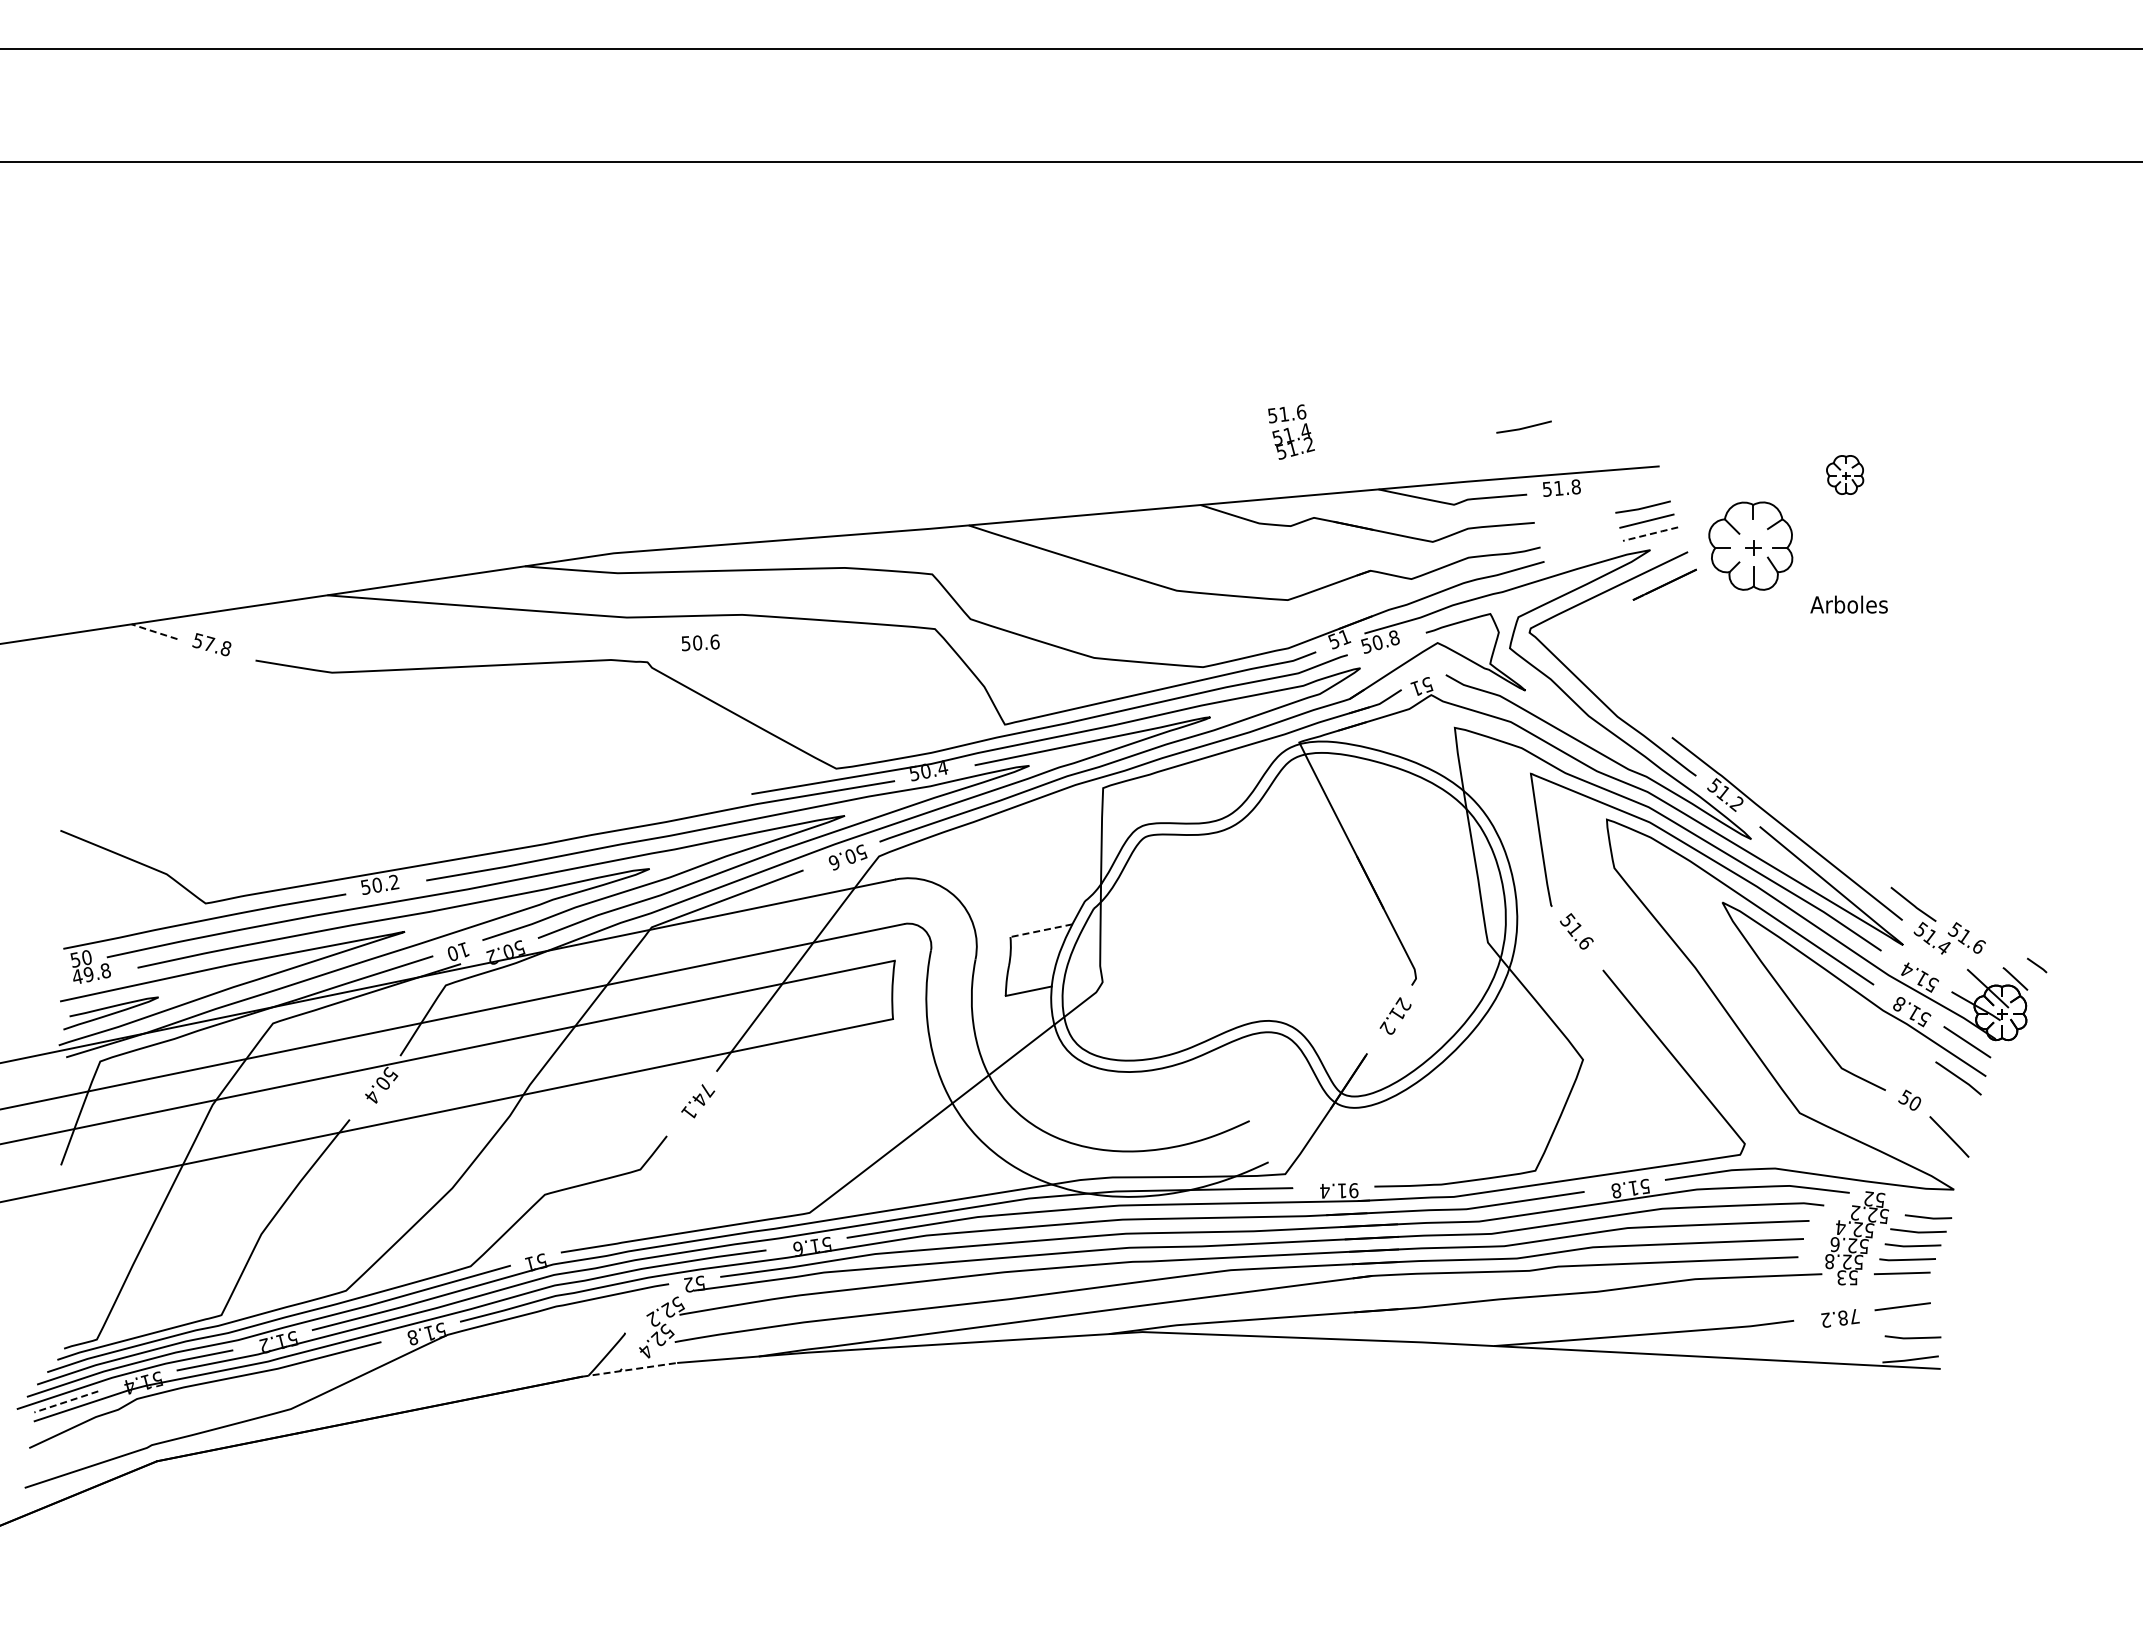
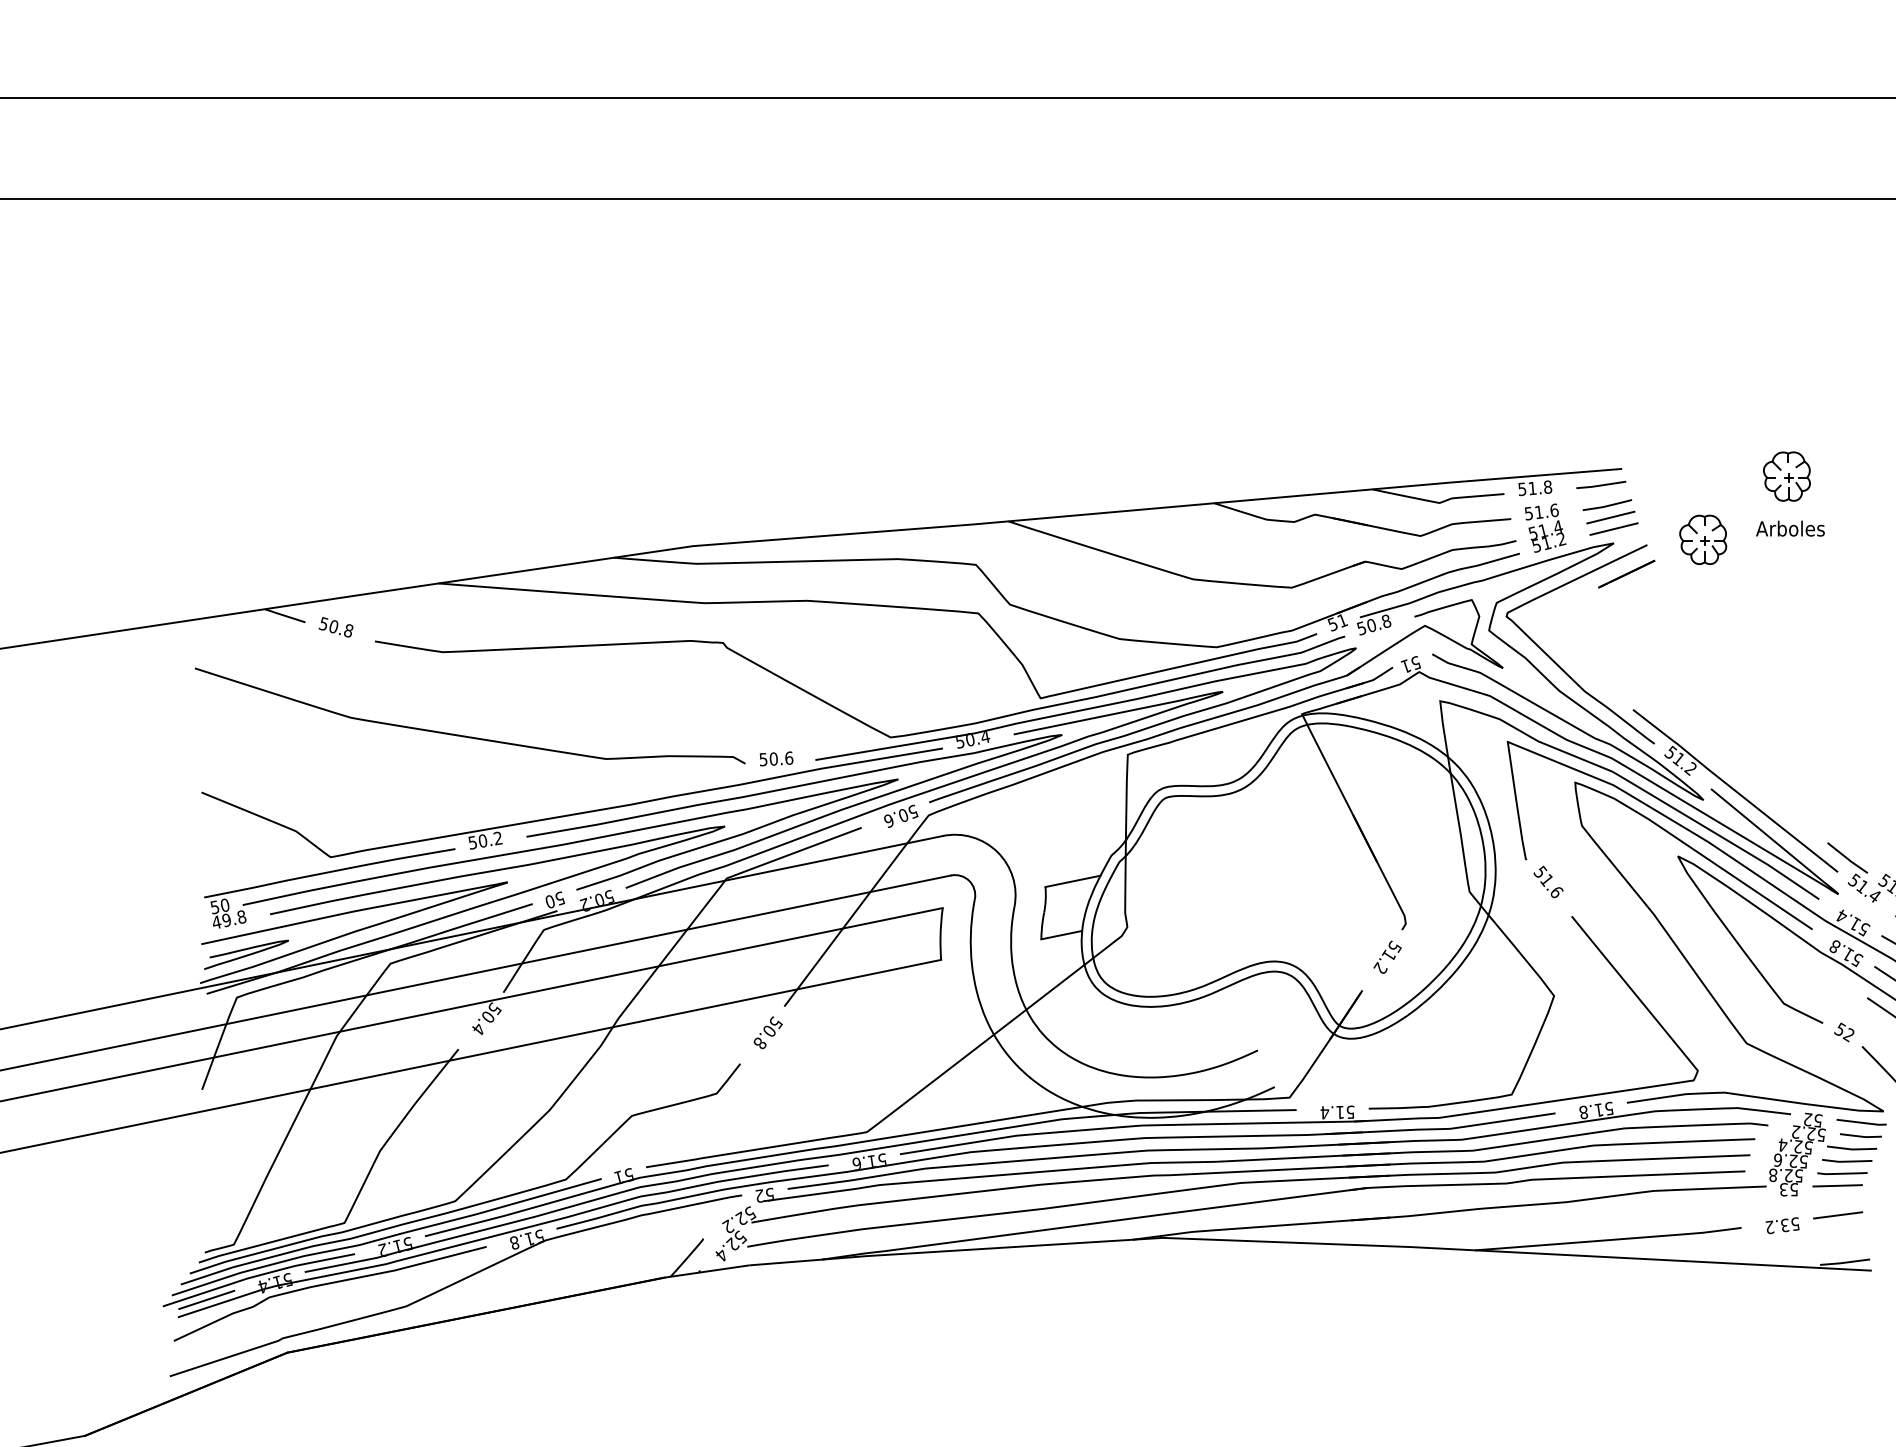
curve: (1523, 427) -> (1501, 434), removed
text: (1291, 431) -> (1545, 527), moved
part: (1844, 474) -> (1786, 476), size x1.43
line: (1637, 483) -> (1602, 484), added
line: (1649, 534) -> (1613, 529), dashed -> solid
part: (1750, 546) -> (1702, 540), size x0.62
text: (1848, 604) -> (1789, 528), moved
line: (153, 631) -> (284, 615), dashed -> solid
text: (700, 642) -> (776, 758), moved
text: (209, 643) -> (333, 626), 57.8 -> 50.8
curve: (357, 766) -> (465, 735), added
line: (1041, 930) -> (1073, 881), dashed -> solid
text: (463, 949) -> (559, 898), 10 -> 50
text: (1403, 1004) -> (1394, 946), 21.2 -> 51.2
text: (698, 1100) -> (768, 1032), 74.1 -> 50.8
text: (1914, 1103) -> (1848, 1034), 50 -> 52
text: (1353, 1190) -> (1350, 1112), 91.4 -> 51.4
line: (1929, 1201) -> (1861, 1121), added
text: (1848, 1316) -> (1789, 1224), 78.2 -> 53.2
curve: (1912, 1337) -> (1846, 1242), removed
line: (629, 1369) -> (707, 1271), dashed -> solid
line: (66, 1401) -> (206, 1299), dashed -> solid

